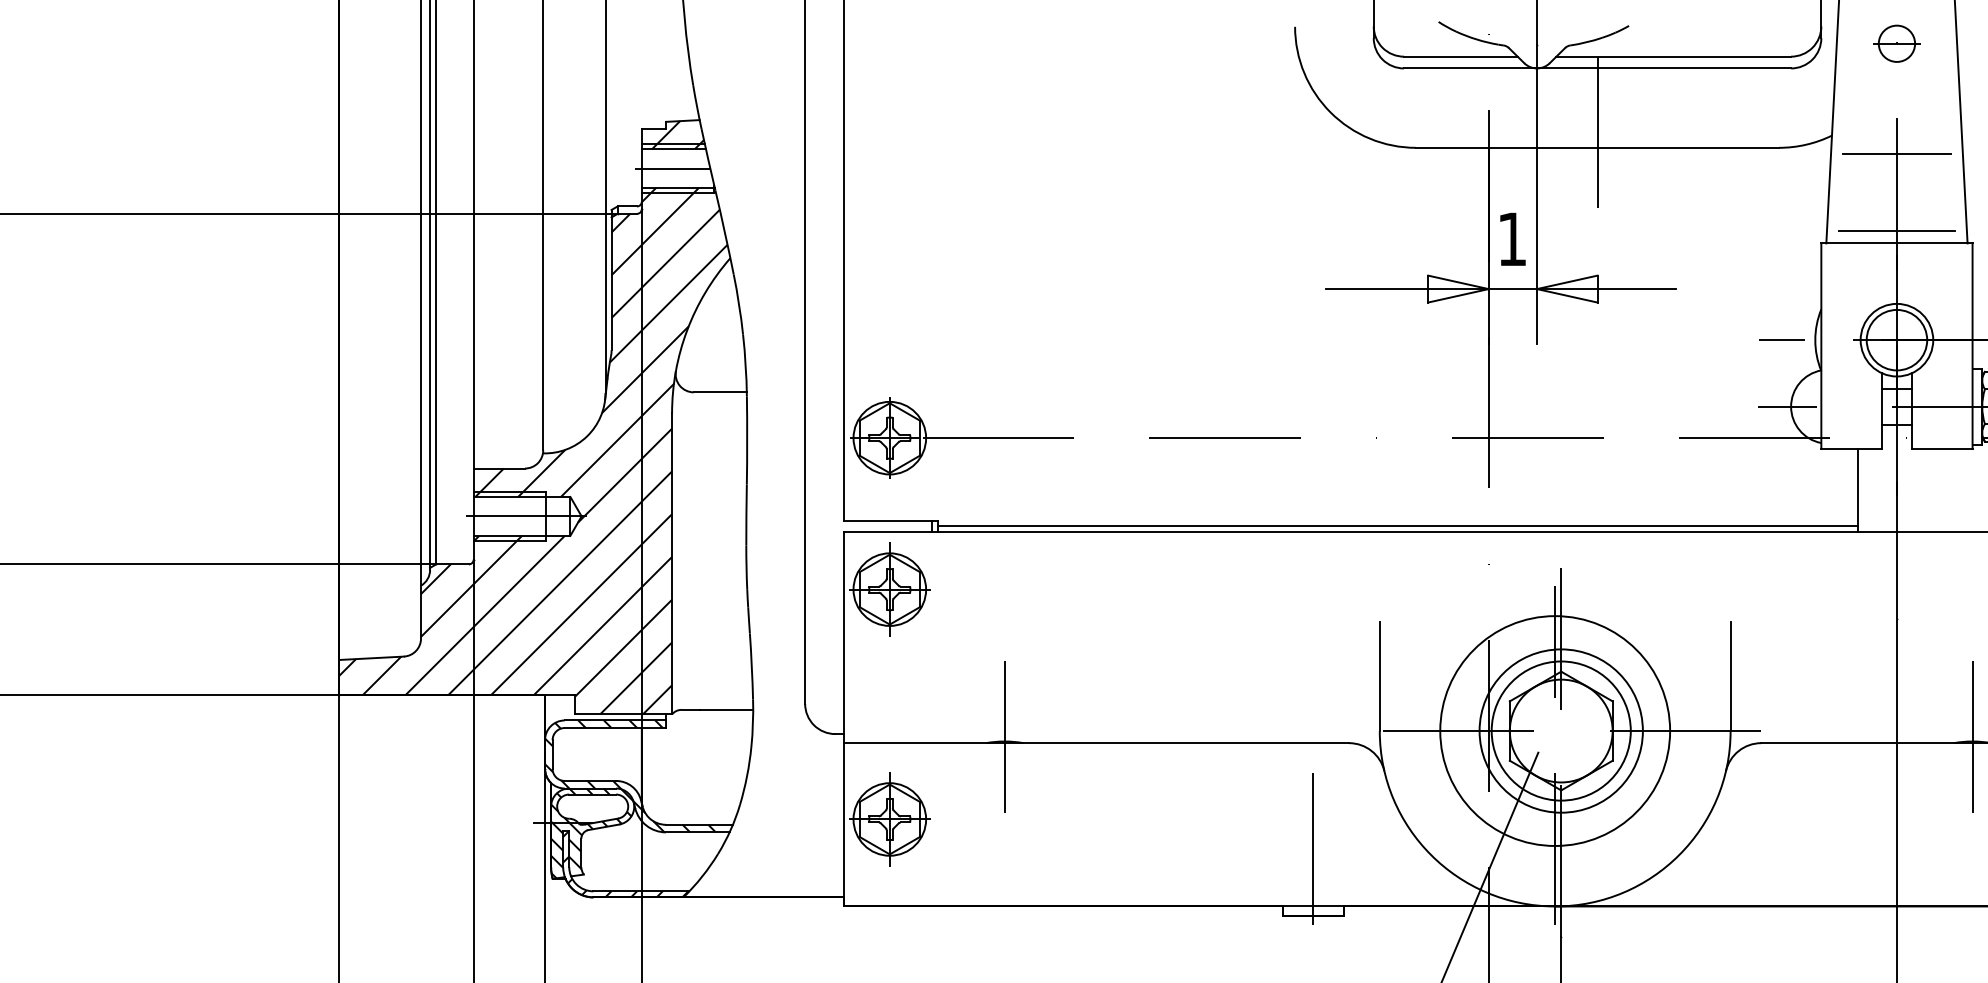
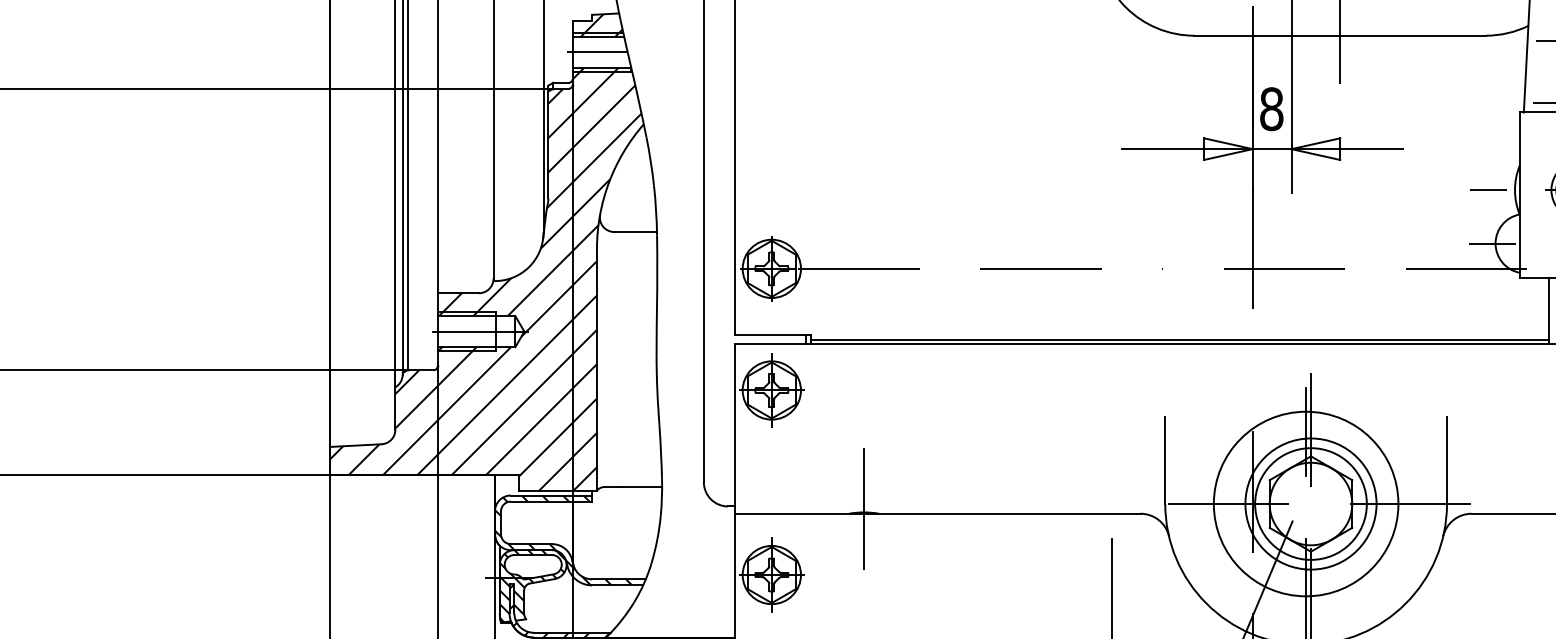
text: (1512, 239) -> (1271, 109), 1 -> 8

